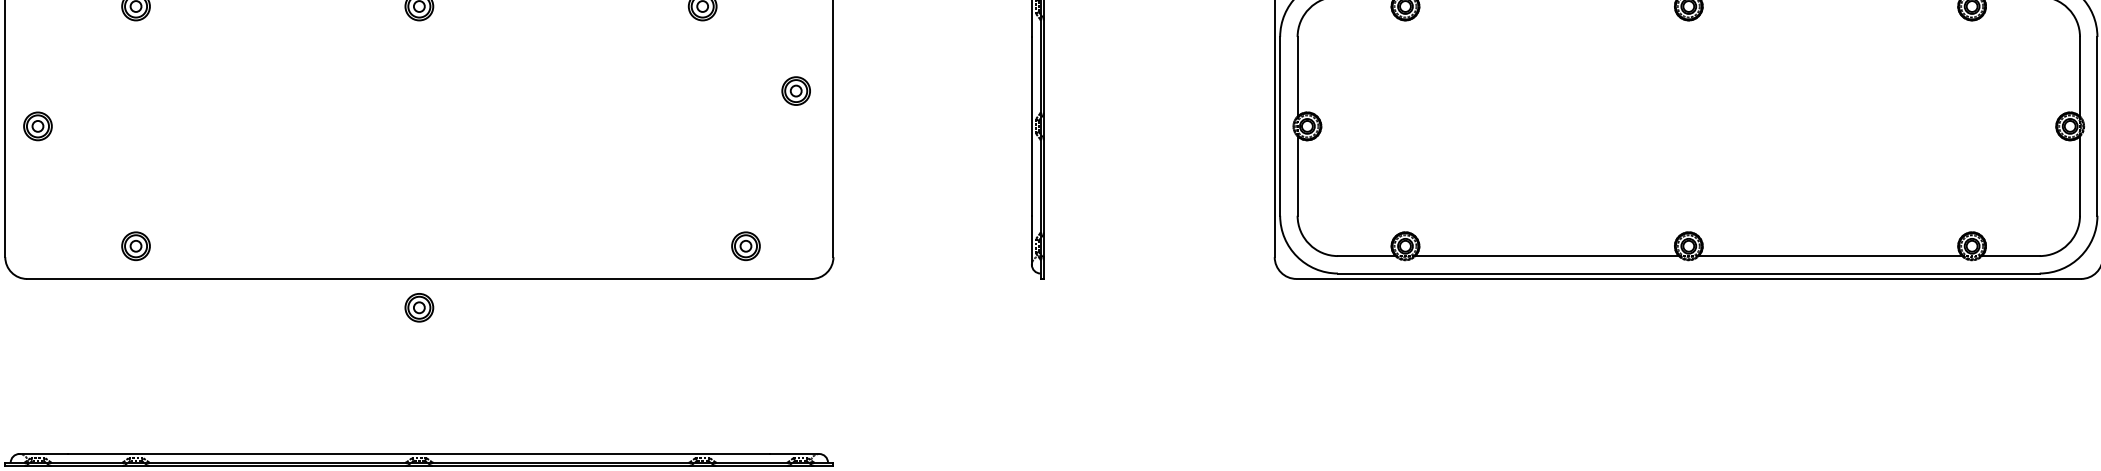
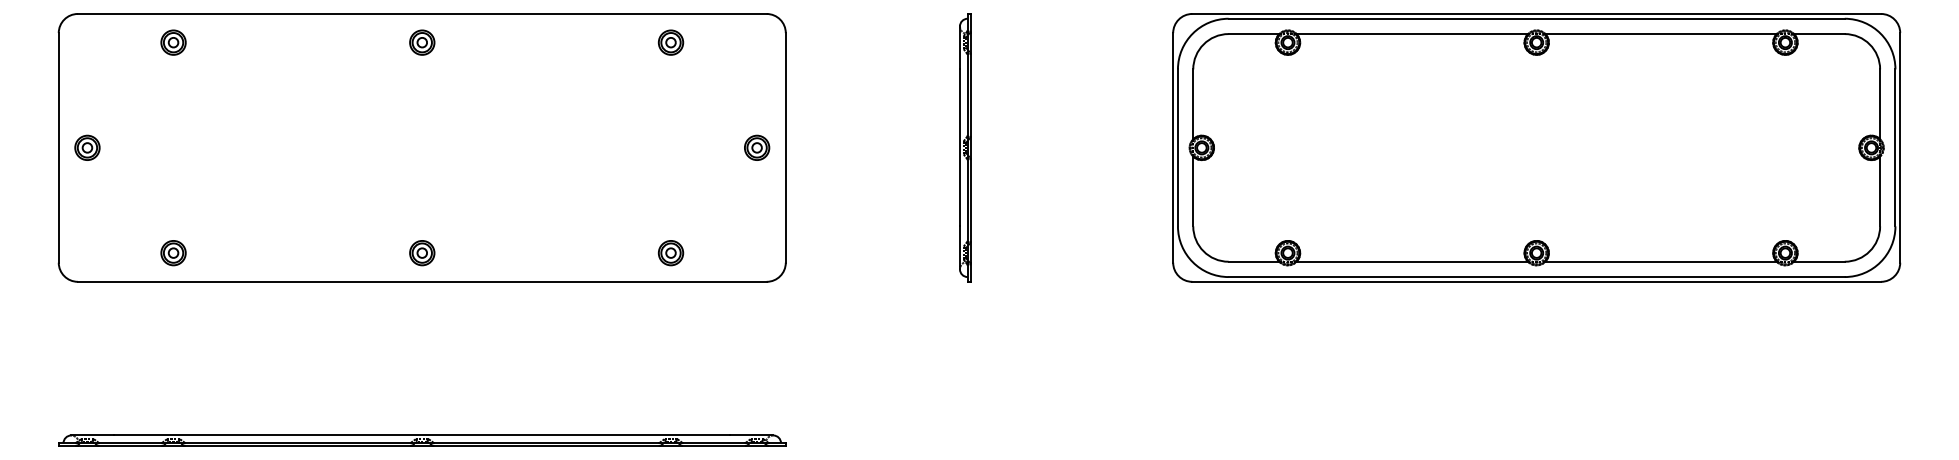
part: (796, 90) -> (757, 147), moved
part: (745, 246) -> (670, 253), moved
part: (419, 308) -> (422, 253), moved

